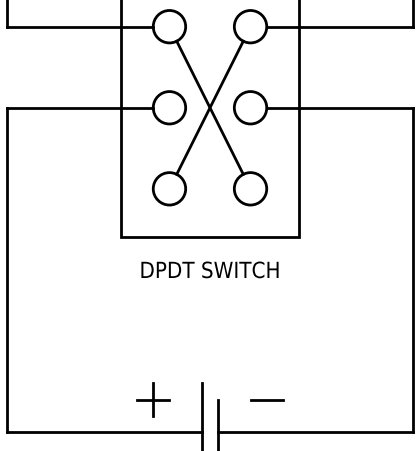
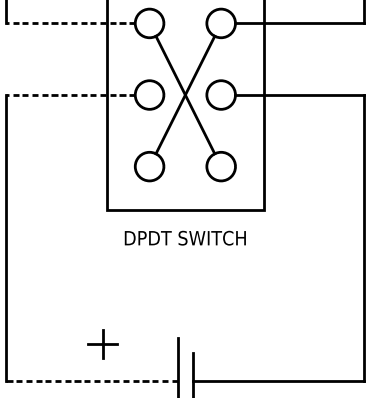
line: (80, 26) -> (71, 23), solid -> dashed
line: (80, 107) -> (71, 94), solid -> dashed
part: (153, 399) -> (102, 343), moved
line: (266, 399) -> (235, 352), removed
line: (105, 432) -> (93, 381), solid -> dashed

